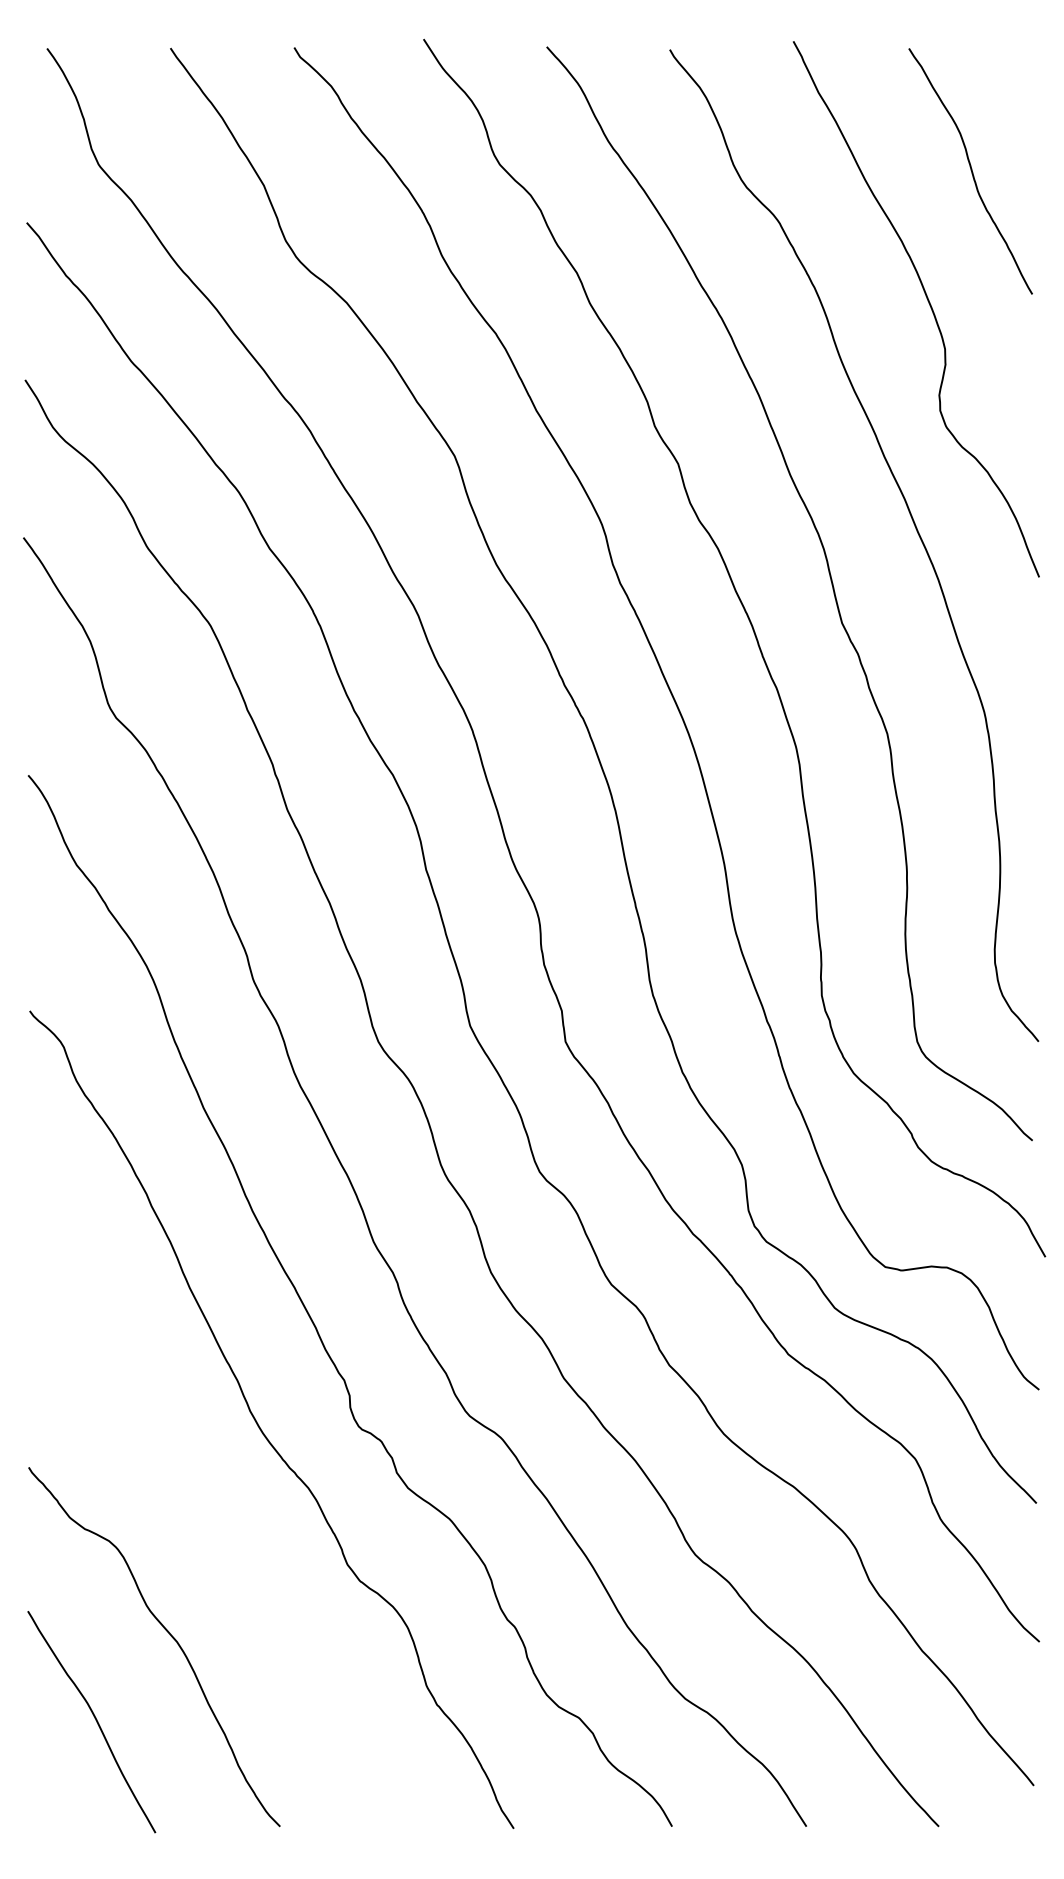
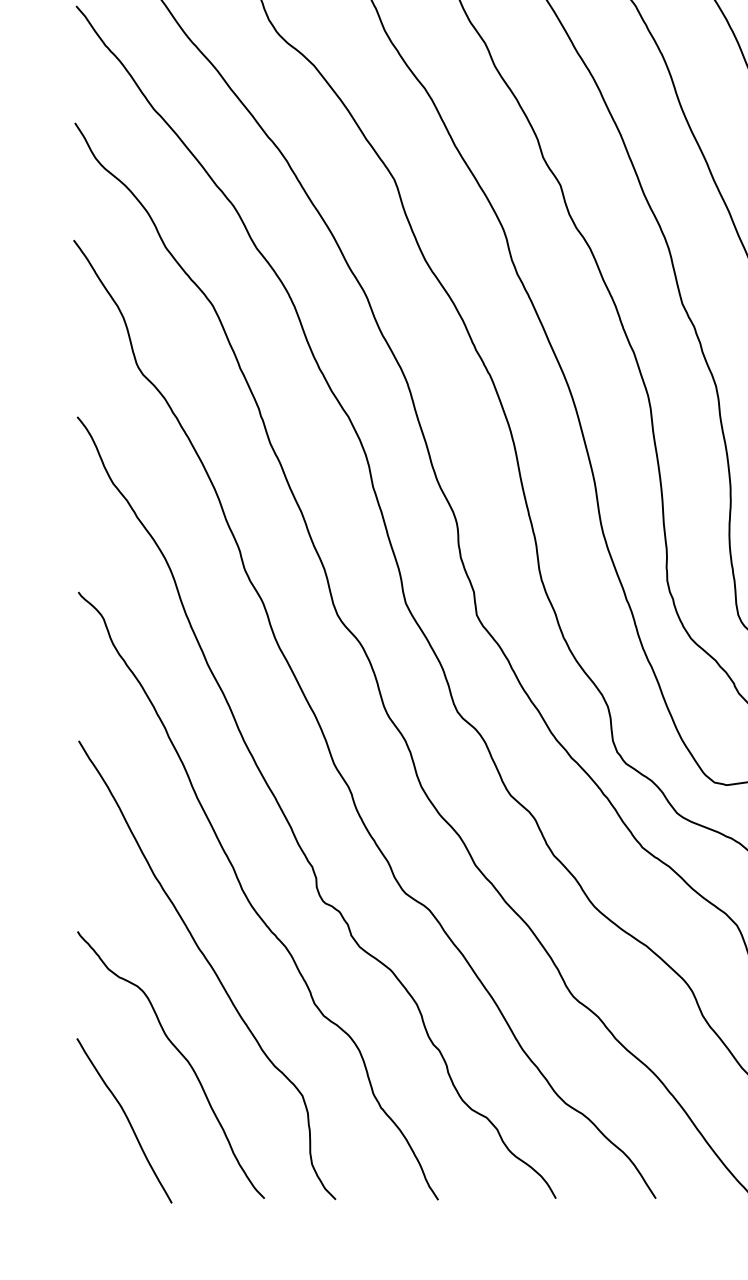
curve: (208, 1516) -> (211, 968), added

